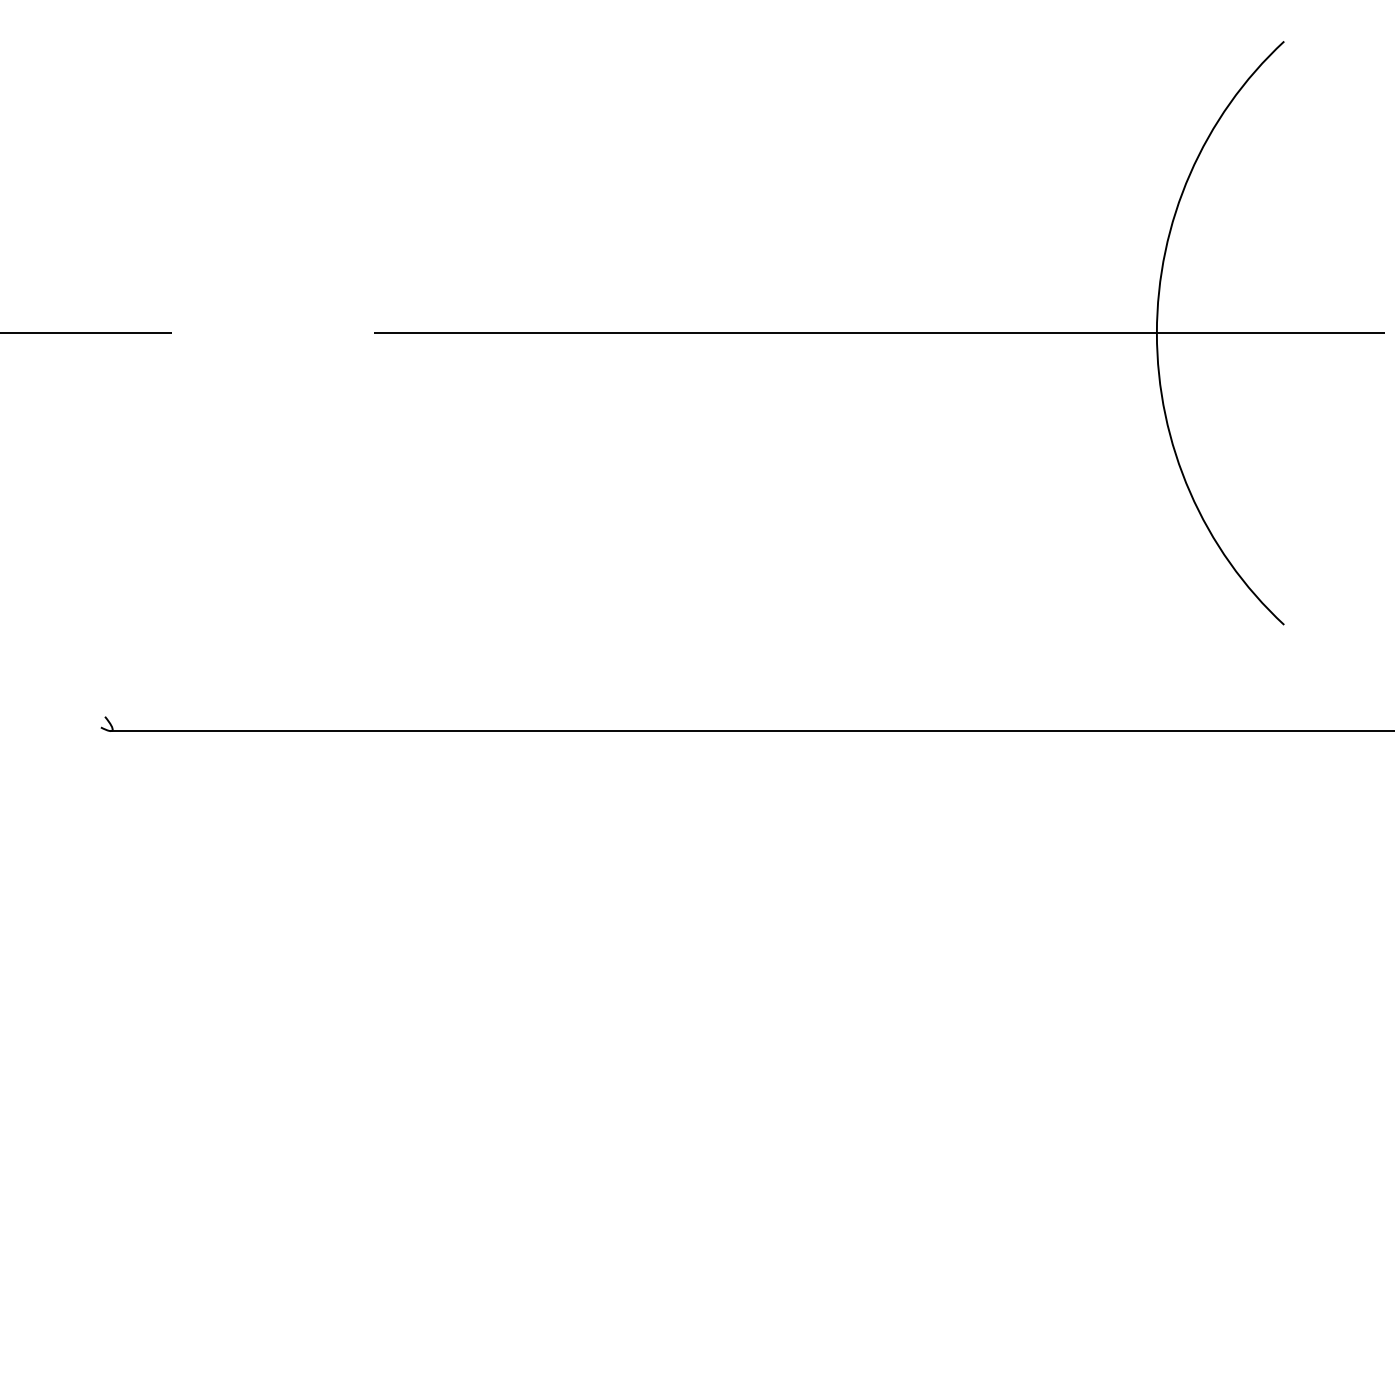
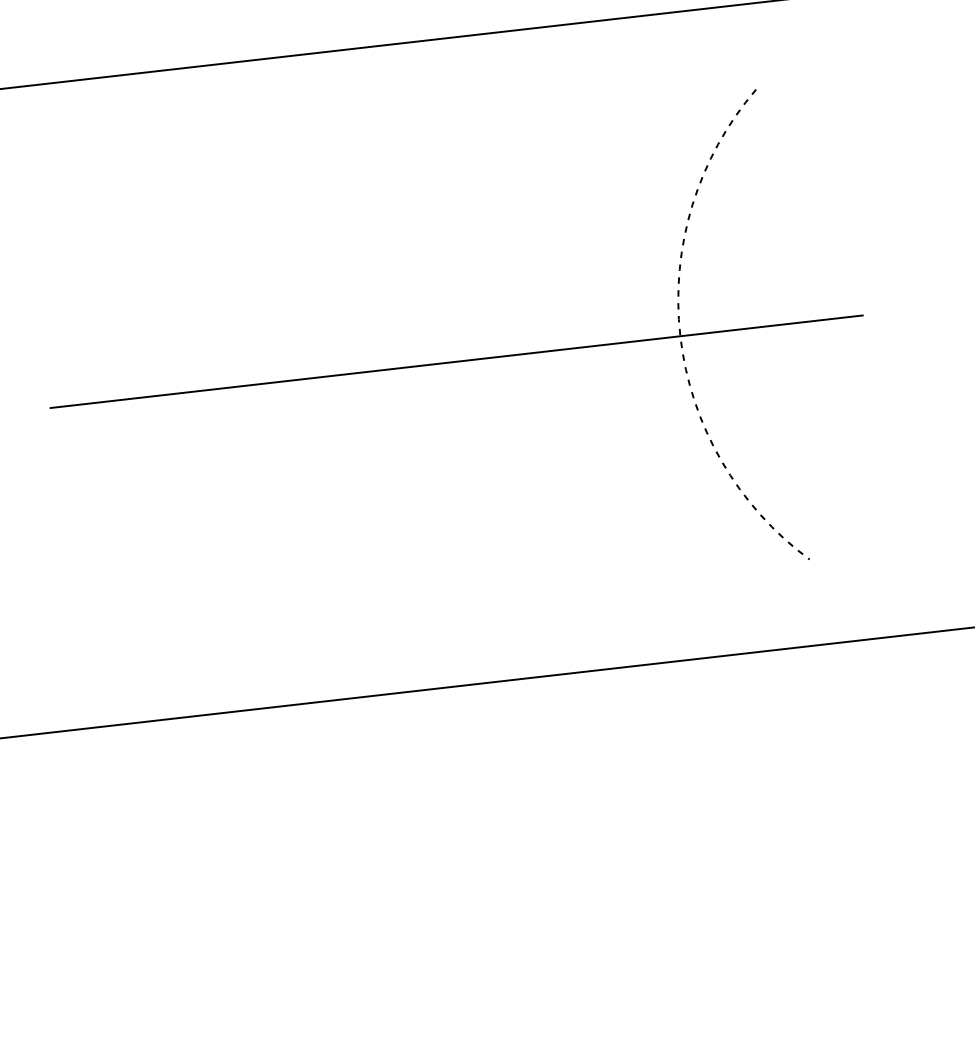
arc: (1156, 333) -> (680, 336), solid -> dashed

